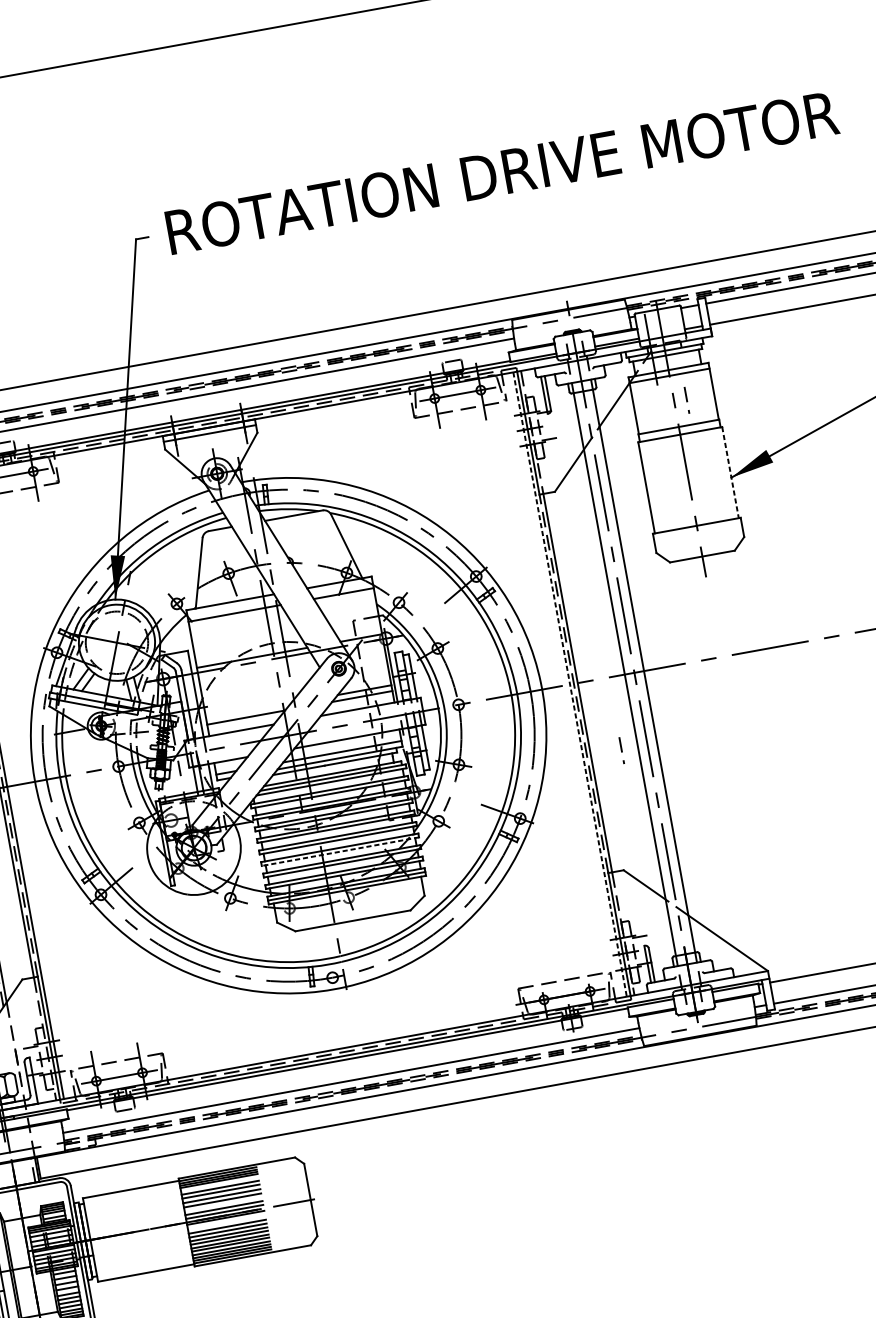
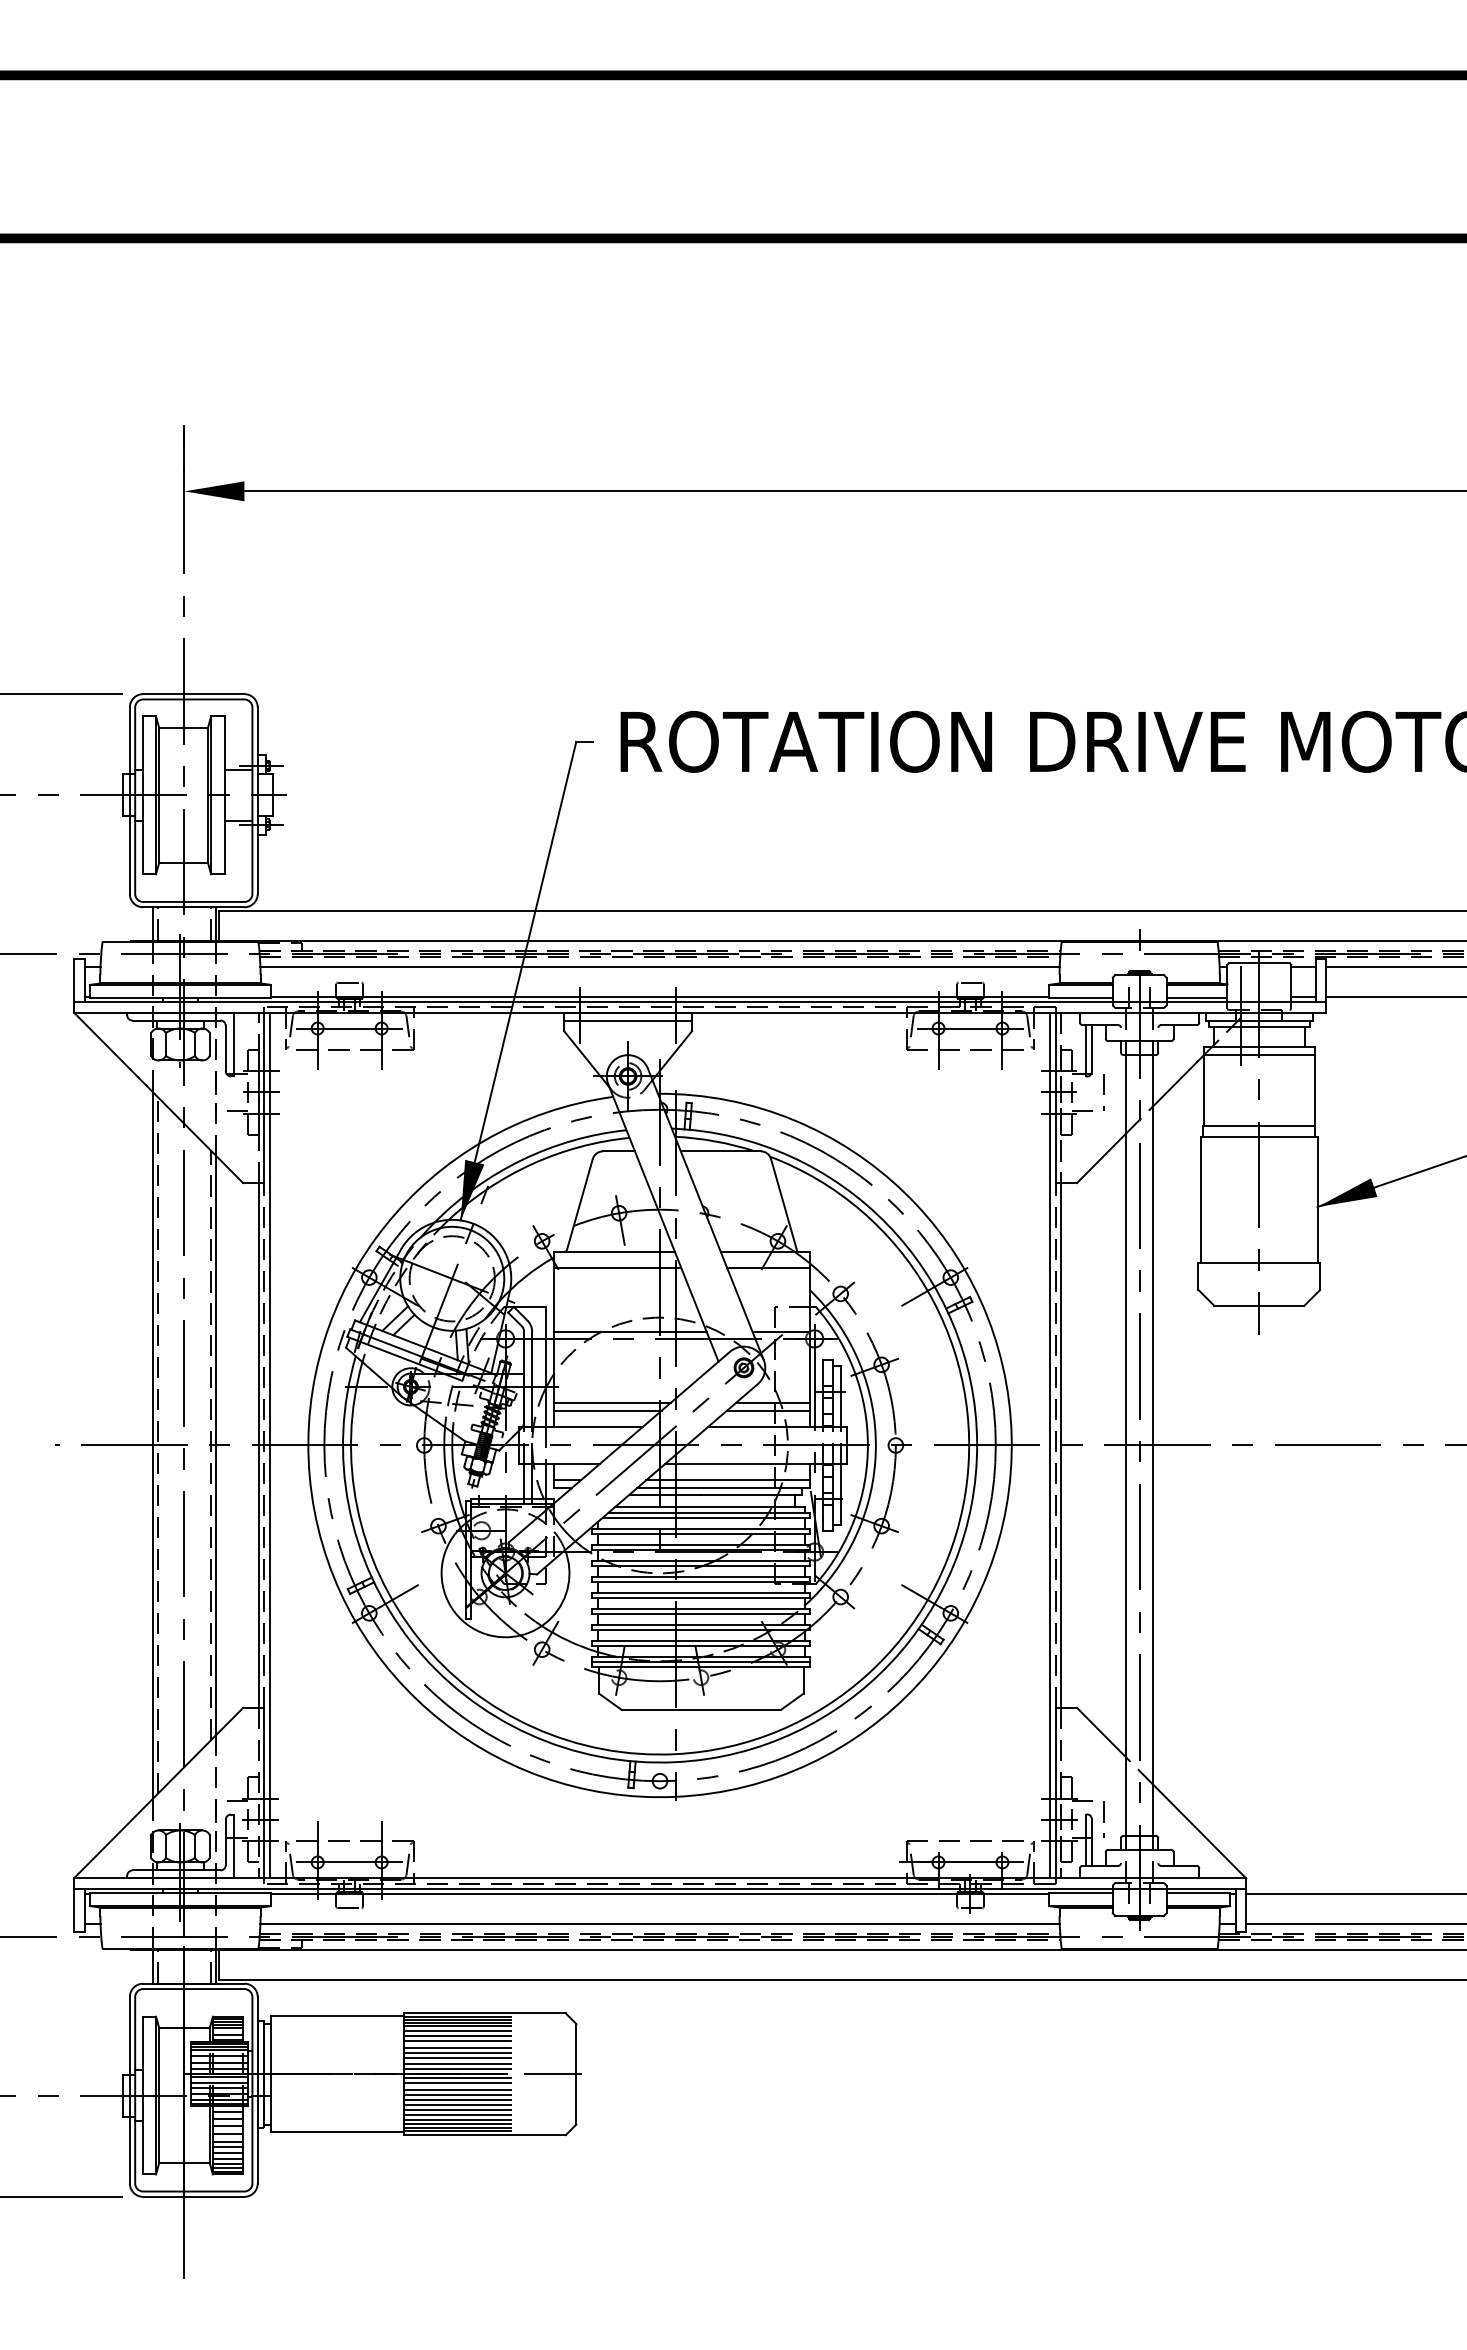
line: (686, 400) -> (1103, 1092), moved
line: (730, 472) -> (1317, 1200), dashed -> solid
line: (570, 684) -> (1050, 1445), dashed -> solid
line: (247, 711) -> (611, 1402), added
line: (621, 750) -> (1103, 1819), moved
line: (339, 851) -> (700, 1613), dashed -> solid
line: (219, 1184) -> (457, 2030), added
line: (222, 1204) -> (457, 2058), added
line: (226, 1222) -> (457, 2083), added

